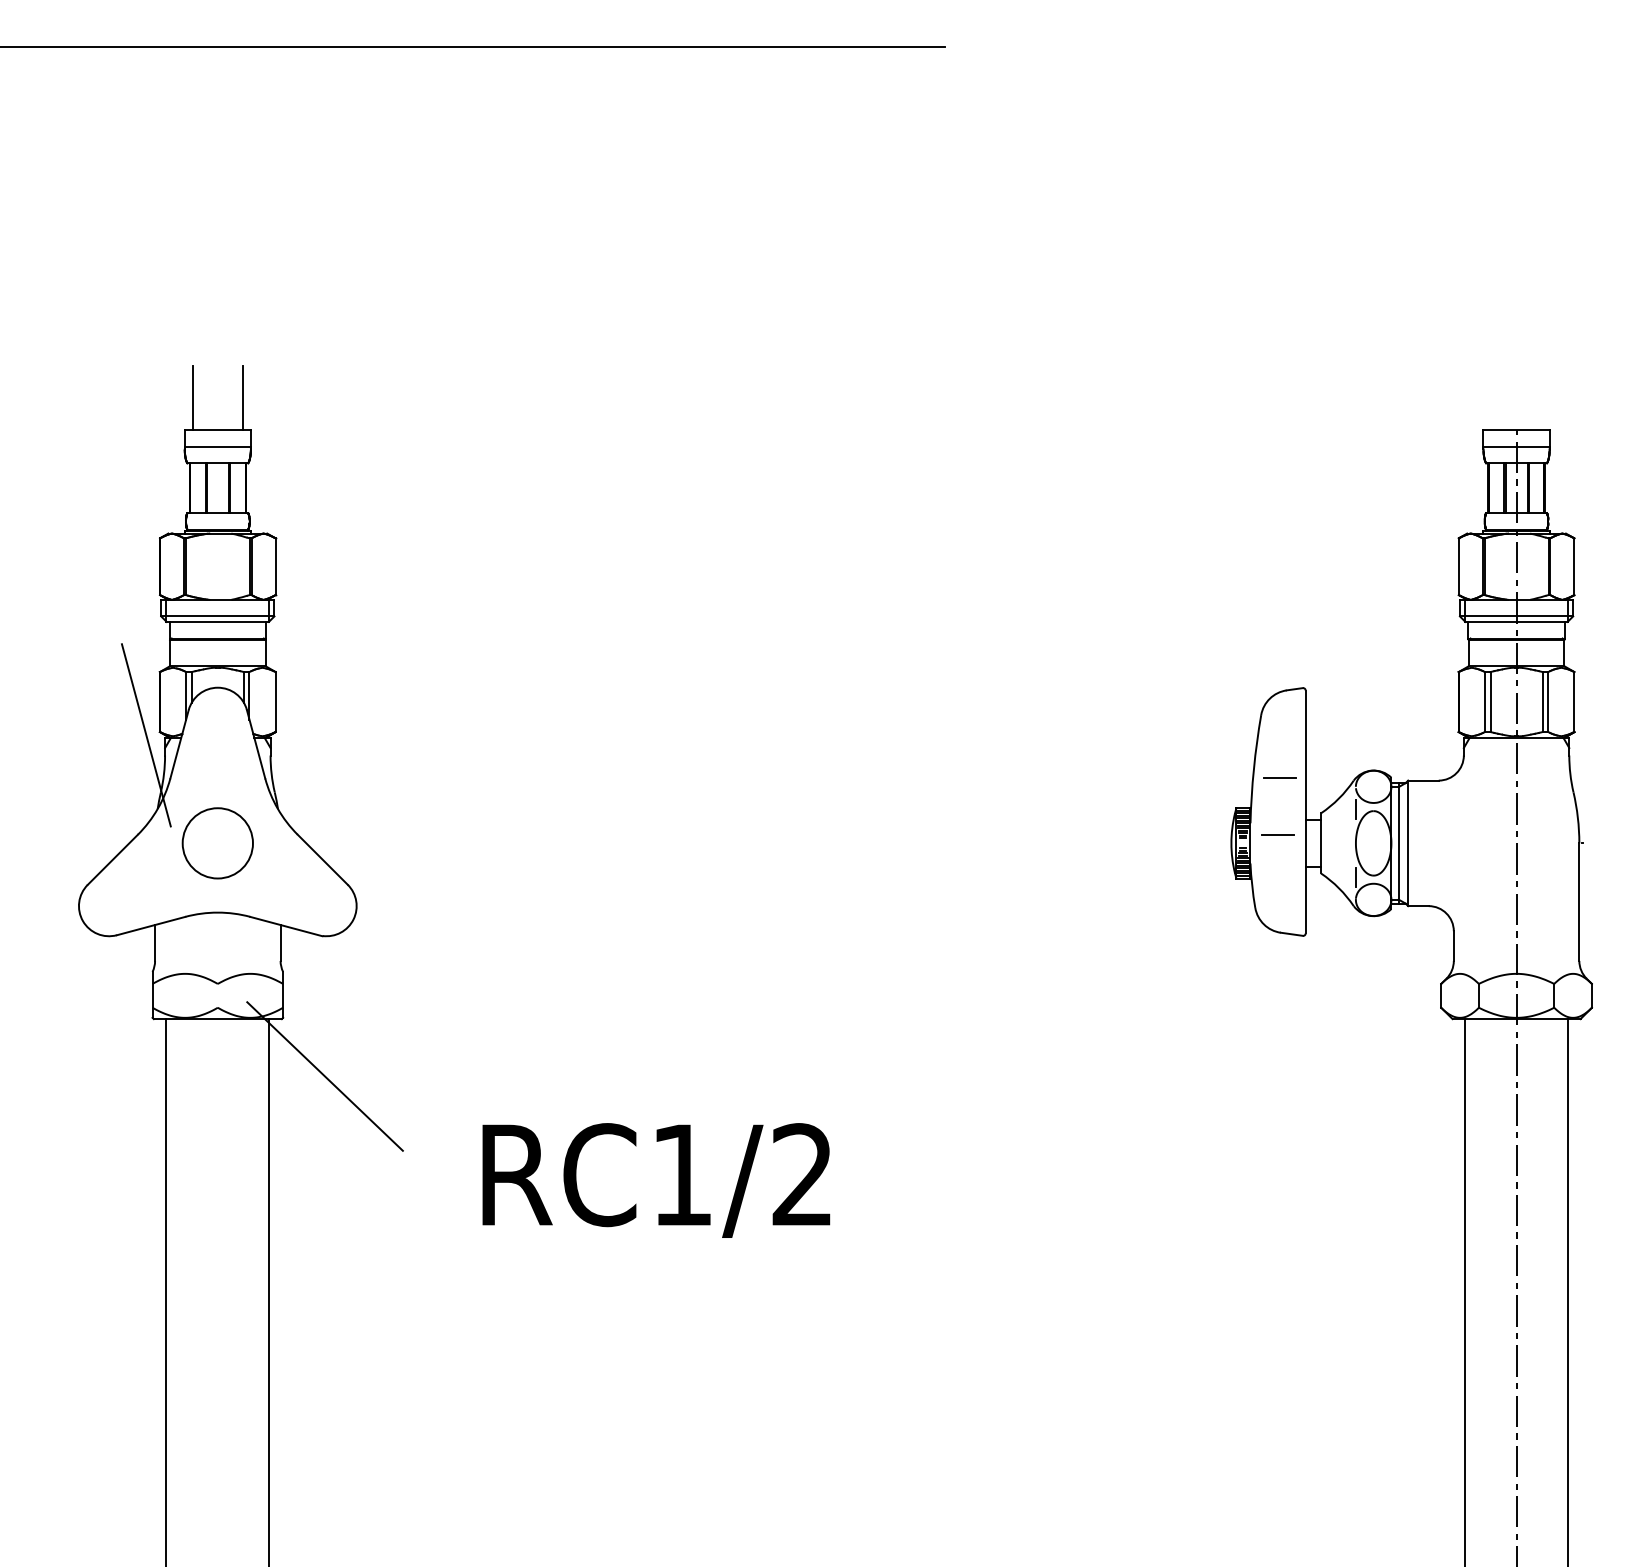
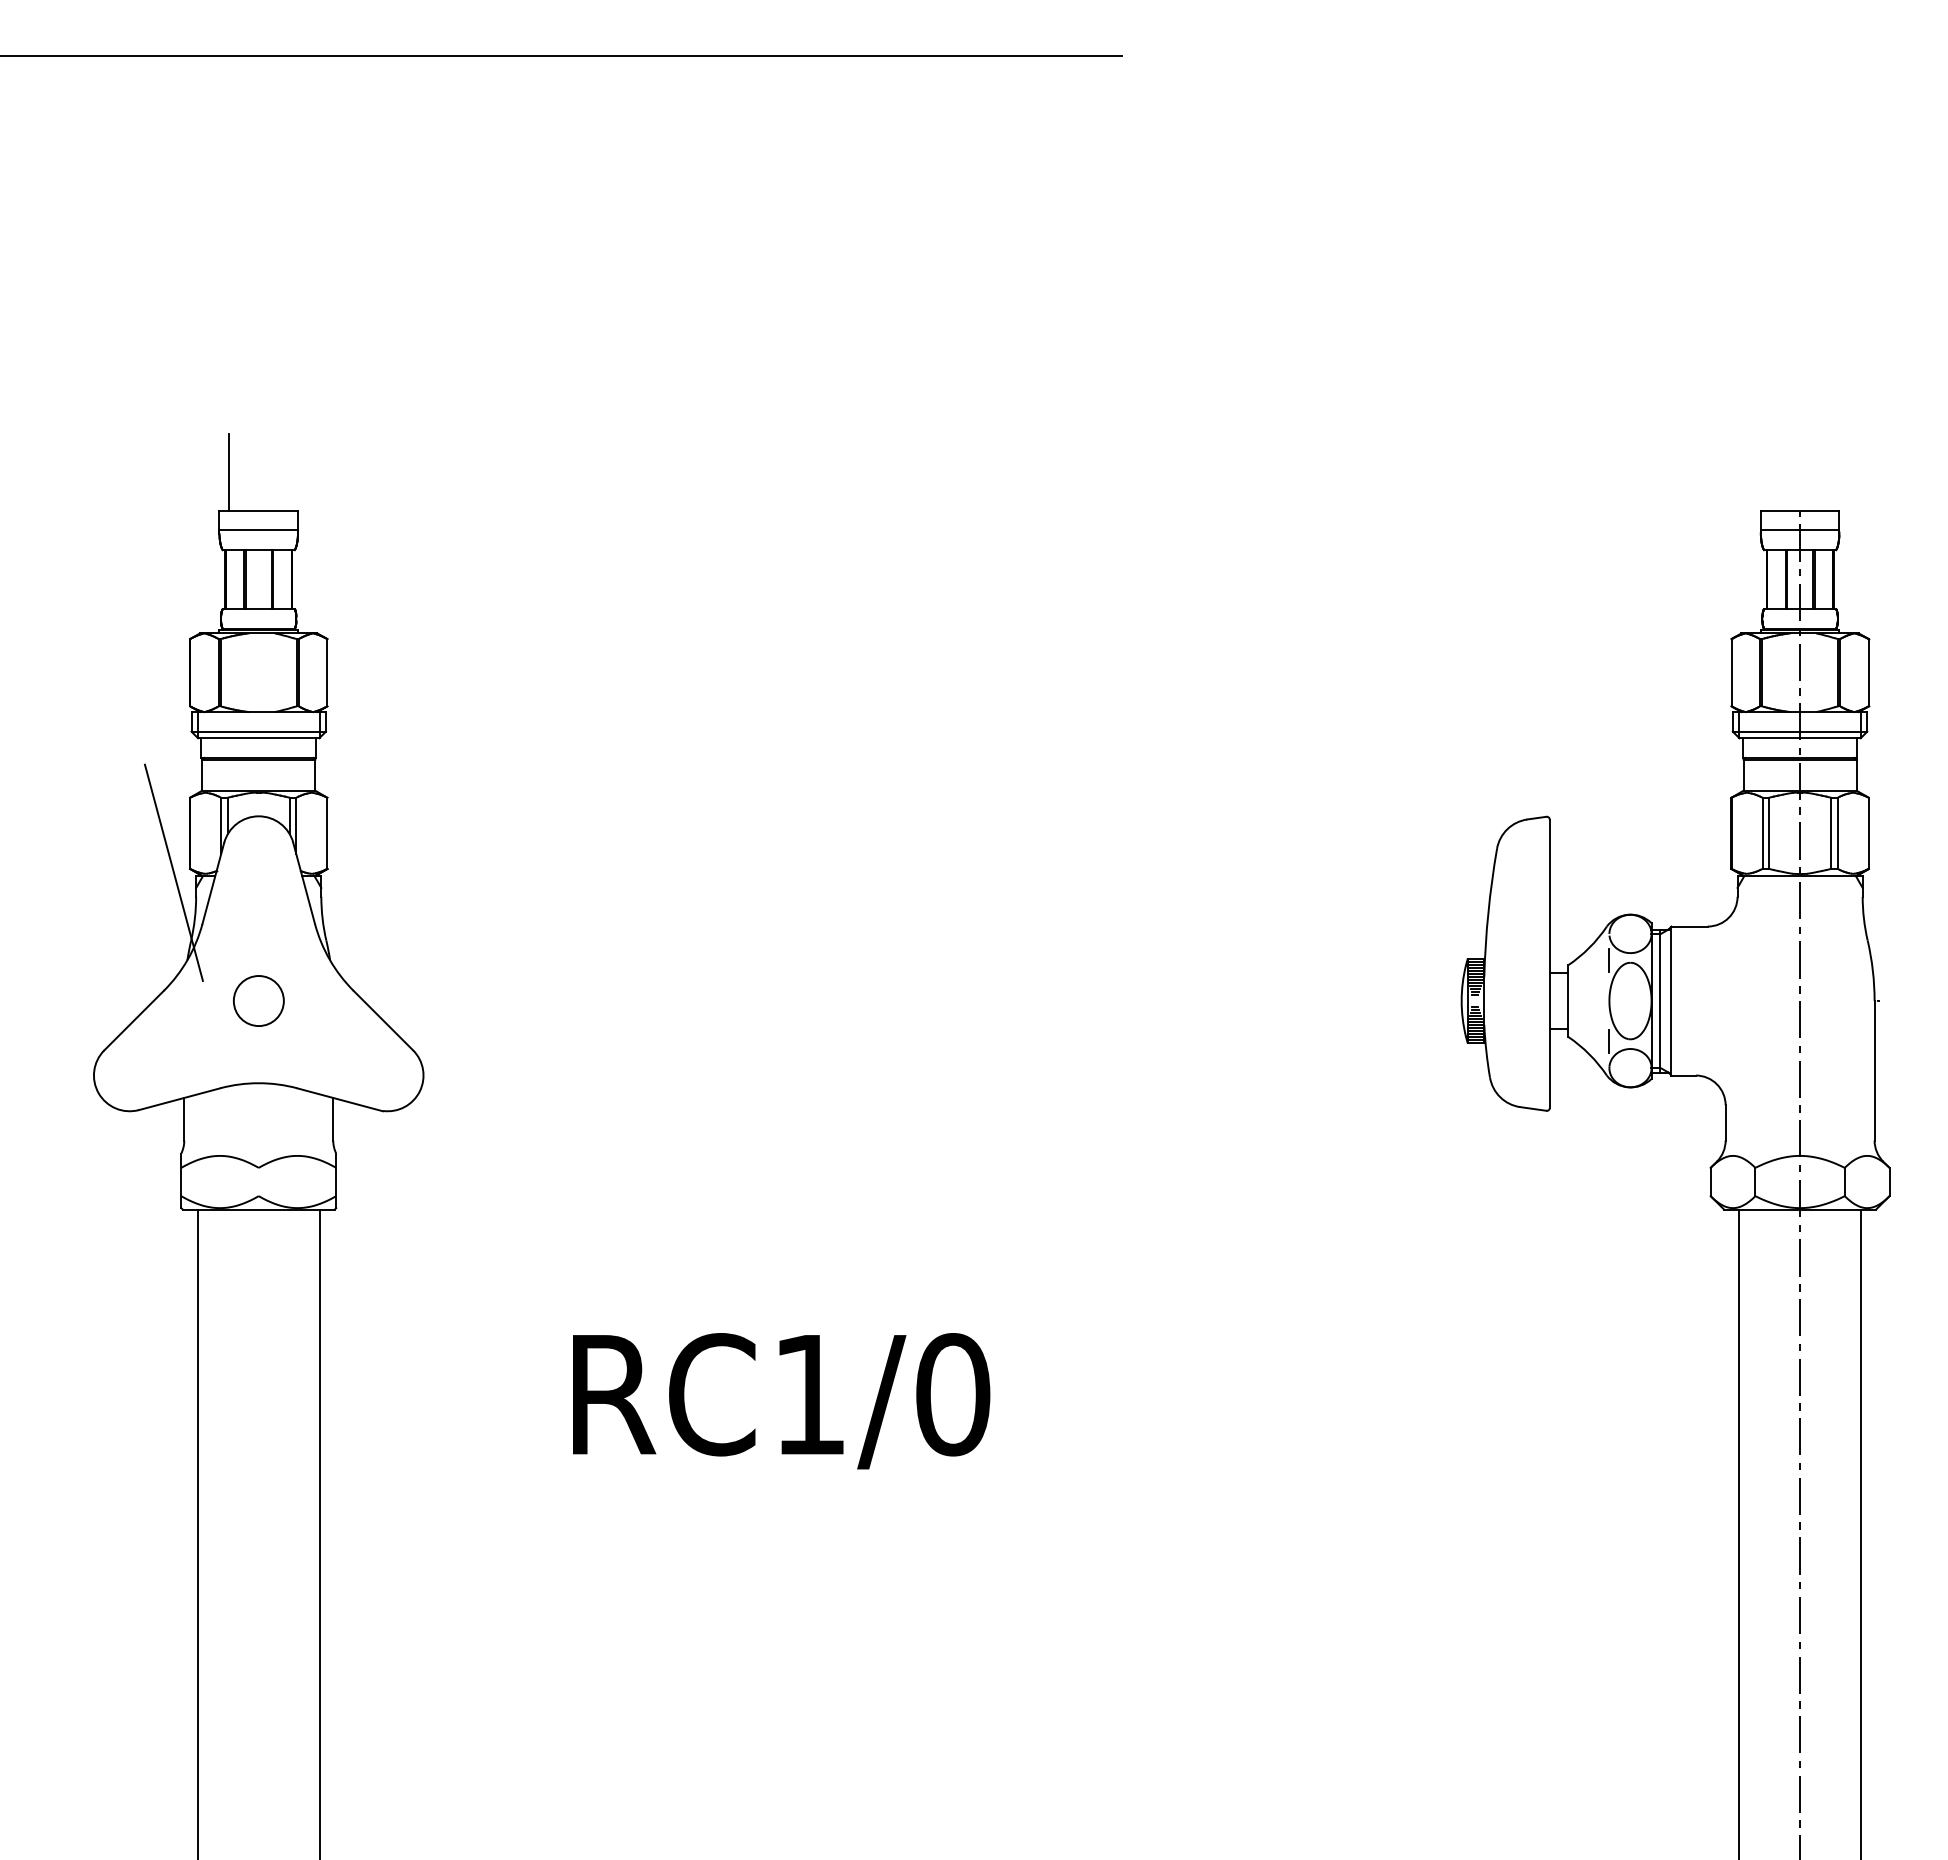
line: (242, 398) -> (288, 472), removed
line: (1280, 778) -> (1519, 924), removed
line: (1278, 834) -> (1517, 990), removed
circle: (217, 842) -> (258, 1000), size x0.6
line: (324, 1076) -> (385, 1277), removed
text: (803, 1174) -> (953, 1394), RC1/2 -> RC1/0

